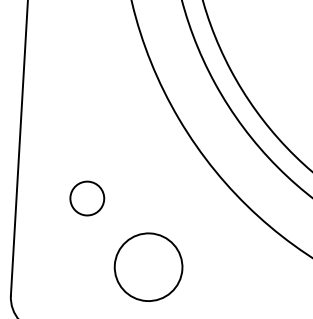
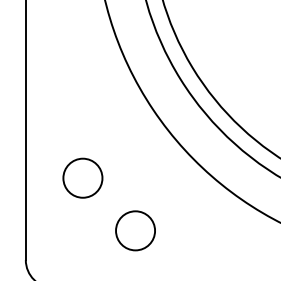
circle: (86, 197) -> (82, 177), size x1.43
circle: (148, 266) -> (135, 230), size x0.71

